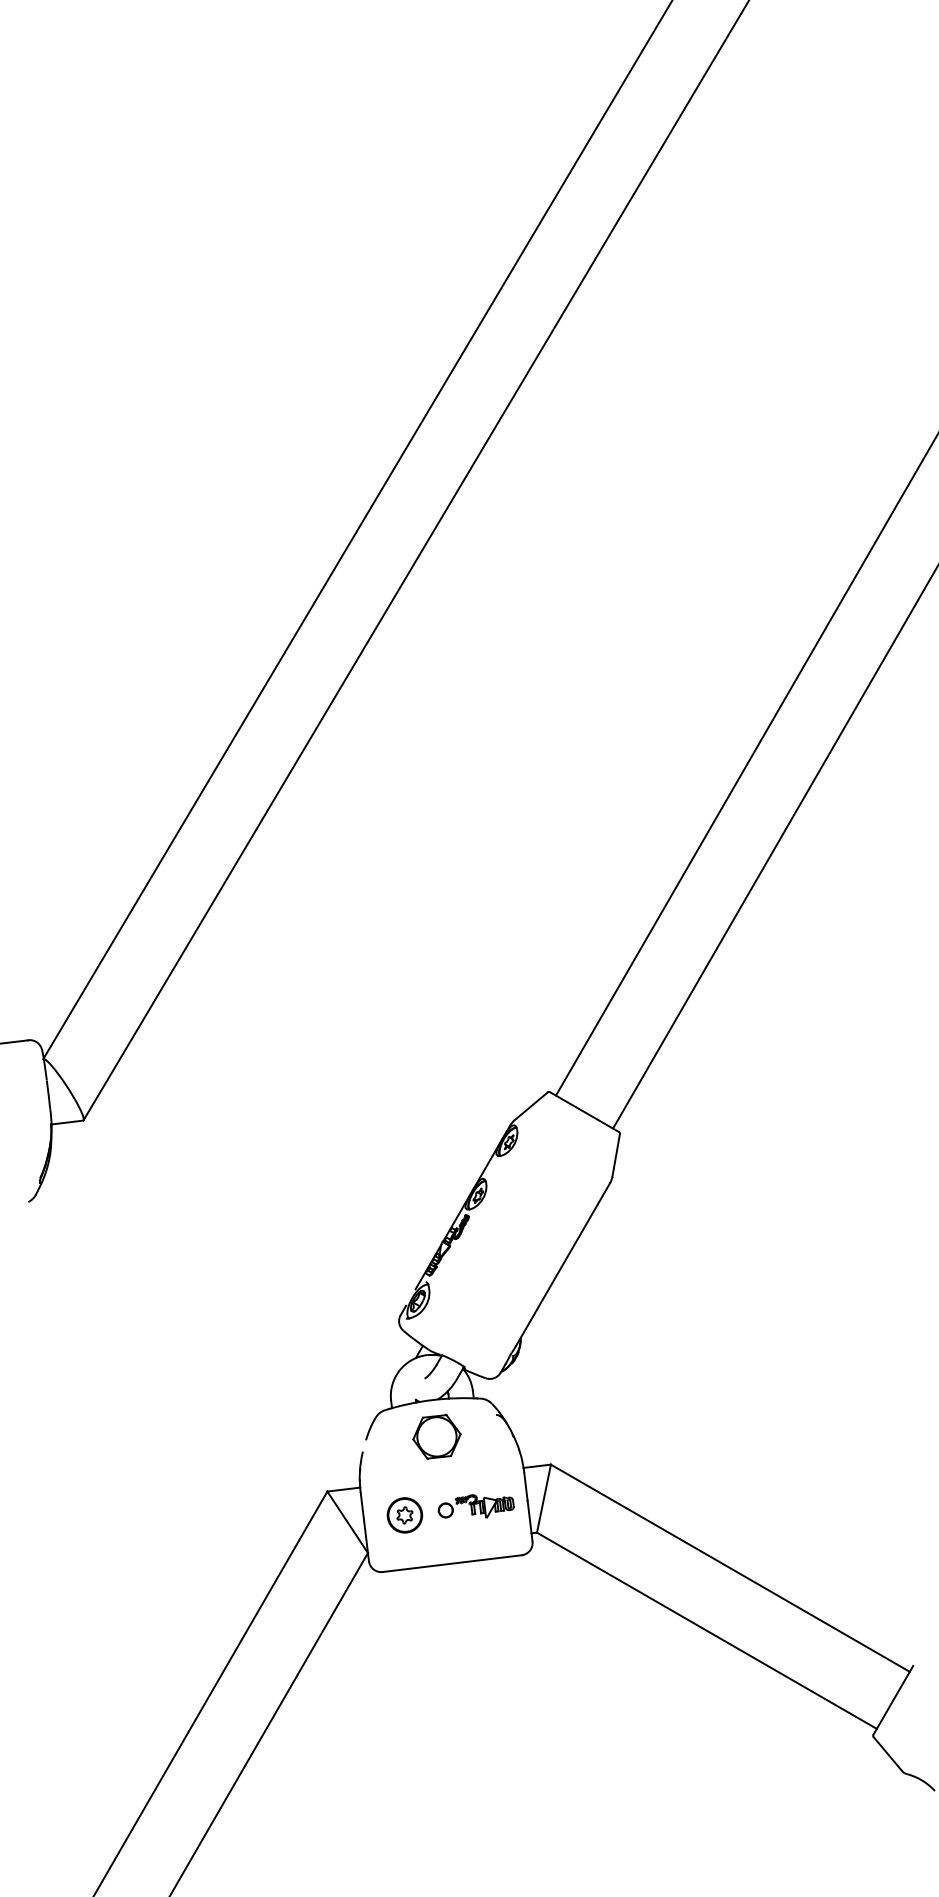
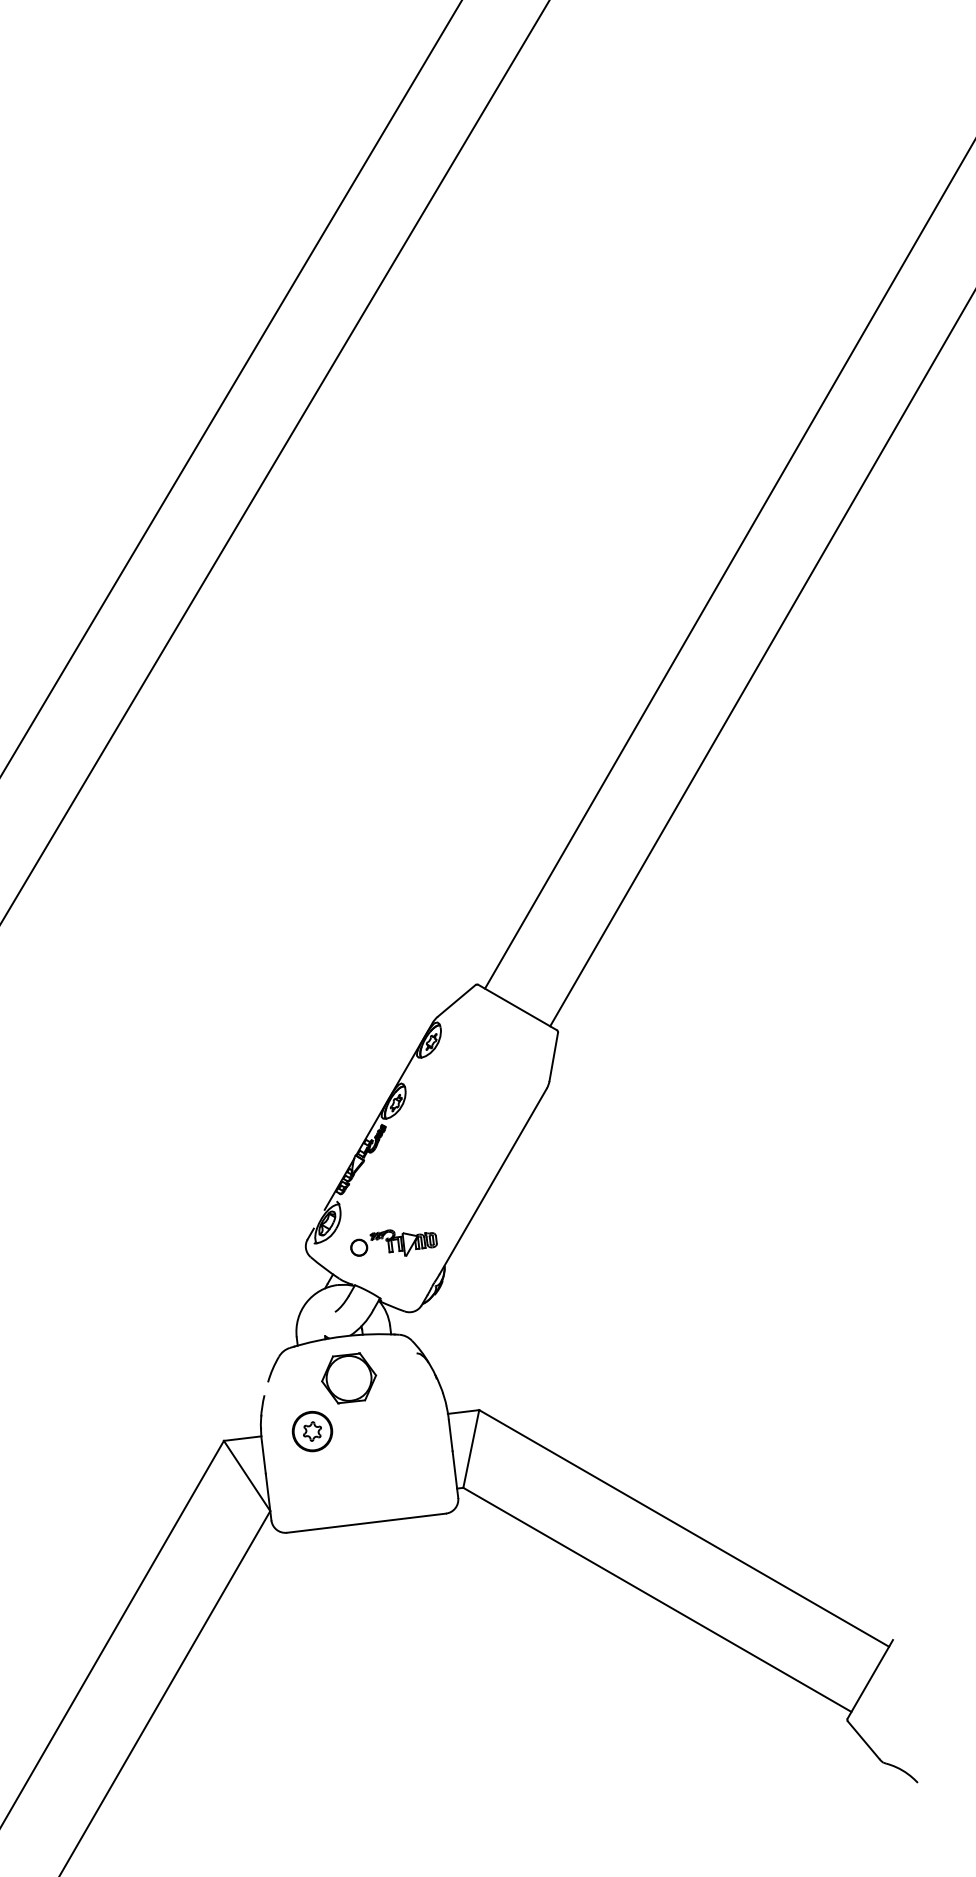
part: (475, 1506) -> (393, 1243), moved
part: (404, 1515) -> (312, 1431), moved

